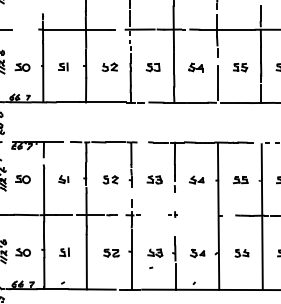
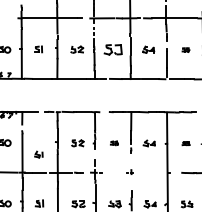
part: (152, 67) -> (112, 49), size x1.6
part: (240, 67) -> (185, 49), size x0.6
part: (63, 179) -> (38, 154), moved
part: (154, 179) -> (114, 142), size x0.6
part: (240, 180) -> (185, 143), size x0.6

